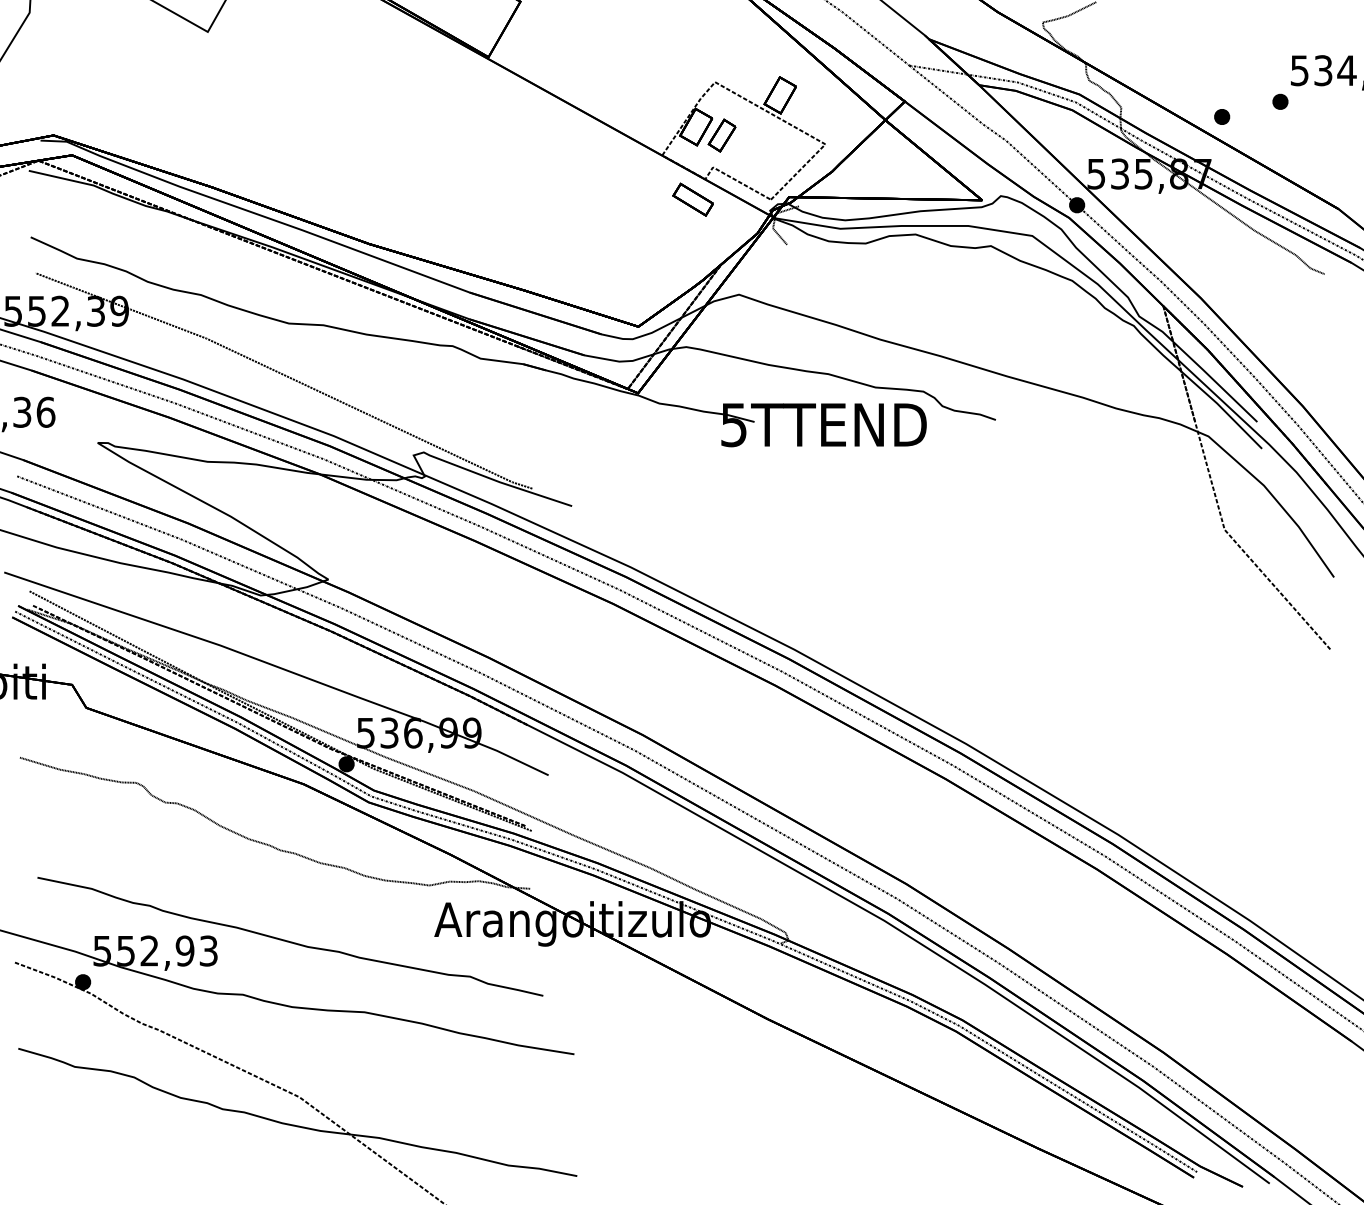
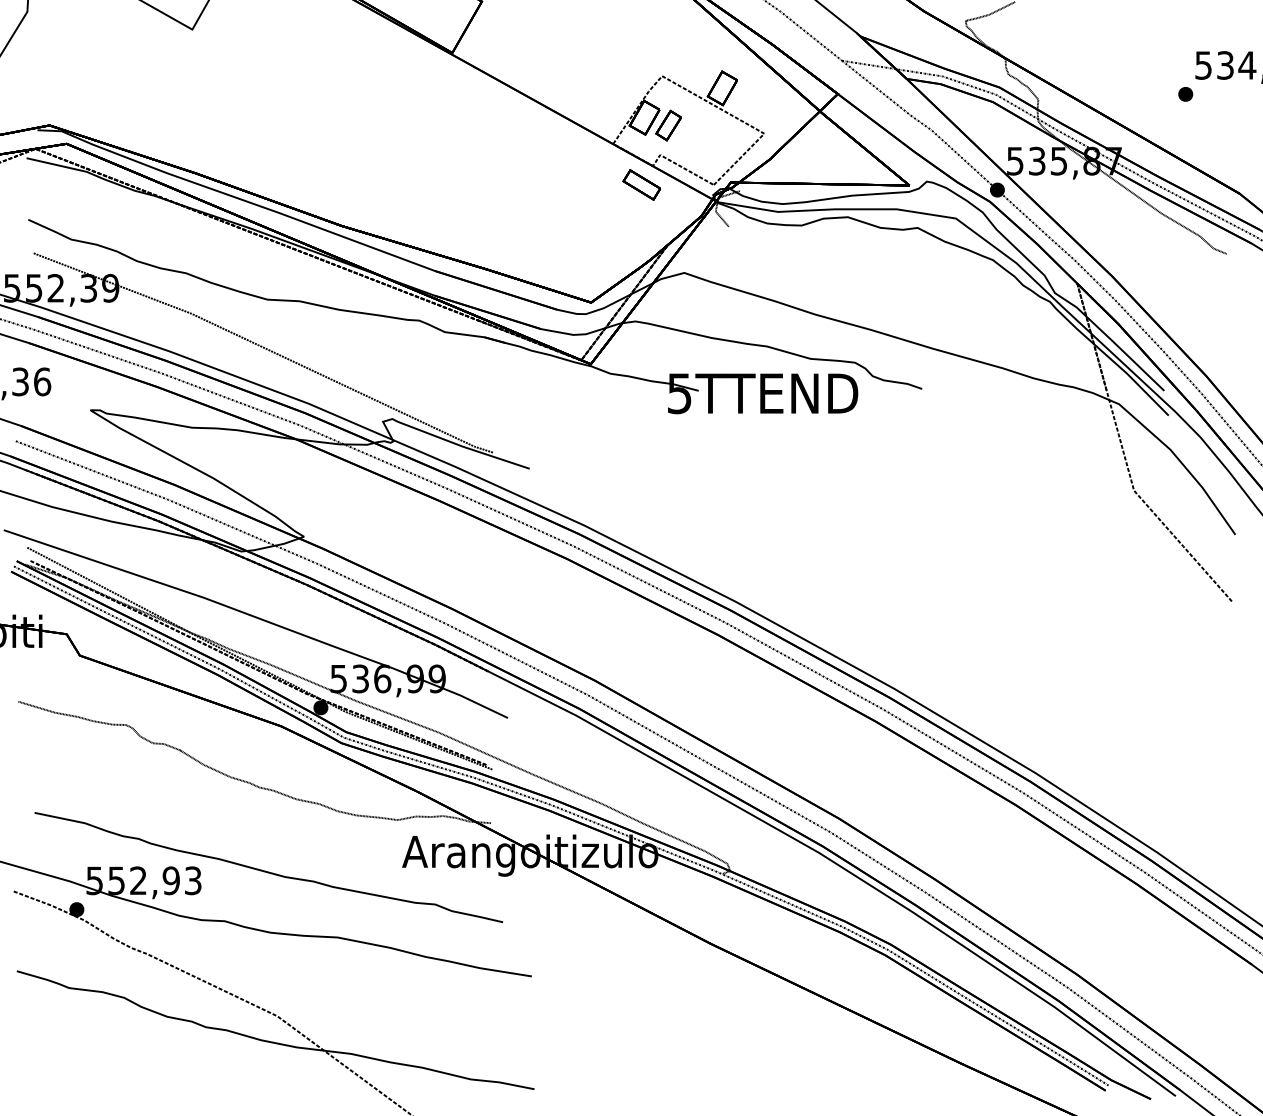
part: (1221, 117) -> (1131, 108), removed

